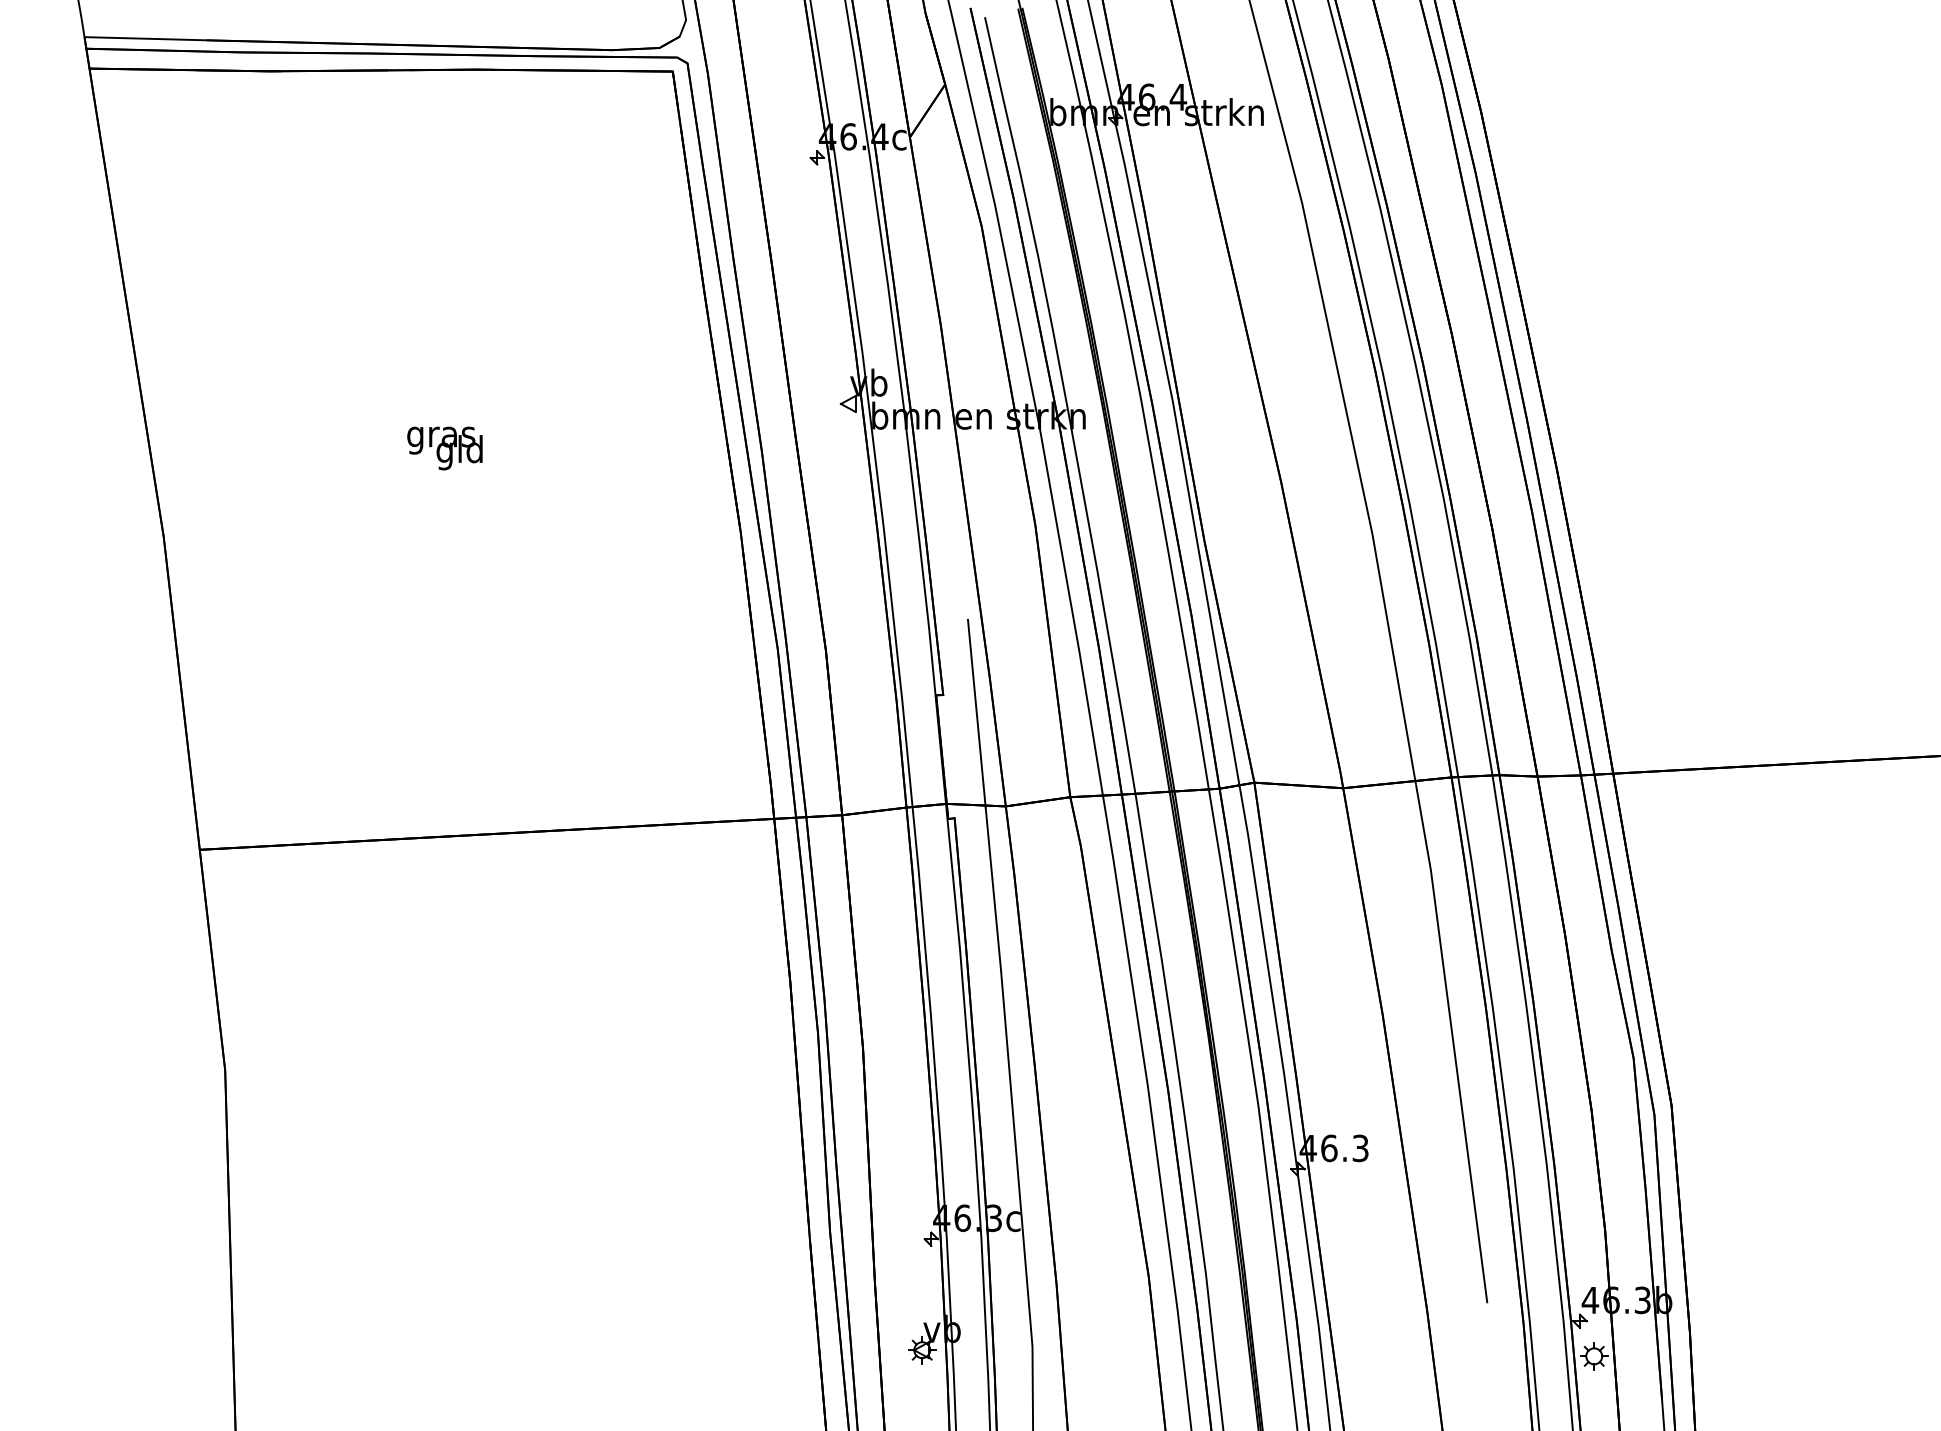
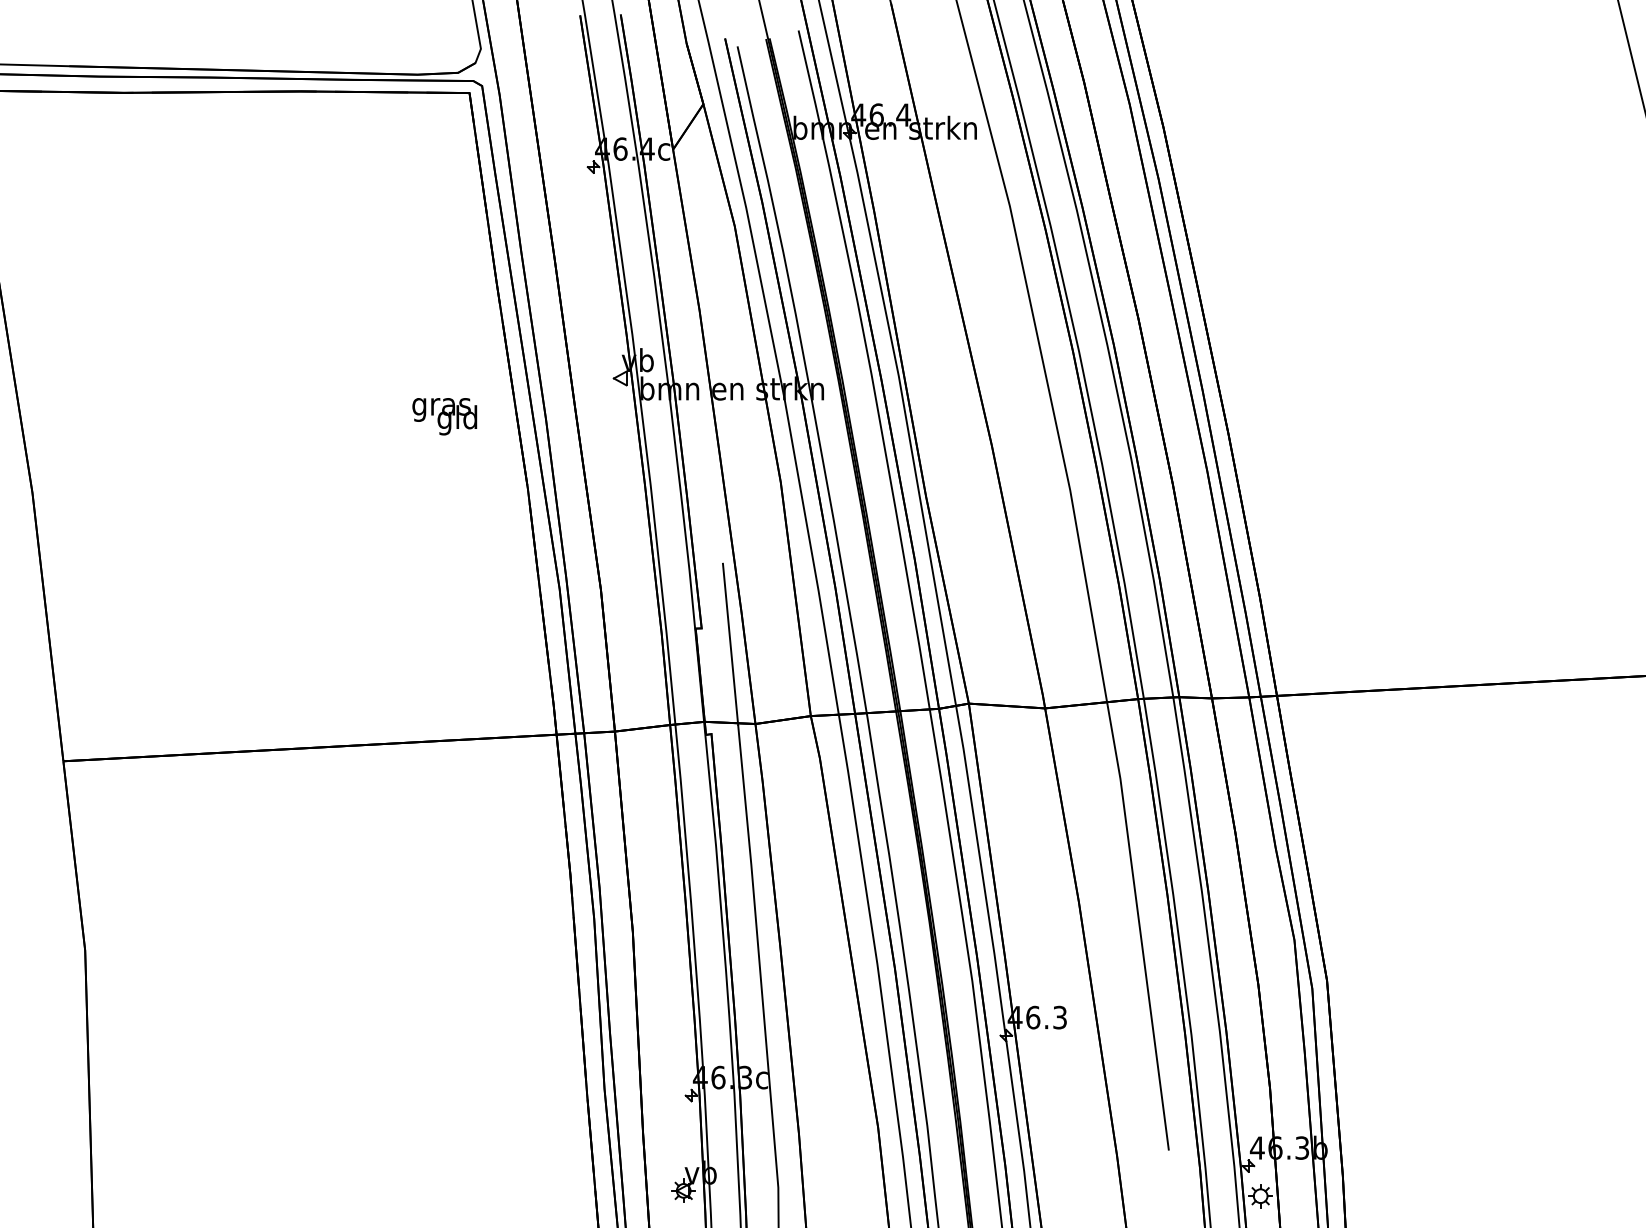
text: (444, 448) -> (444, 416), moved

